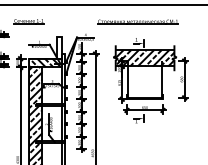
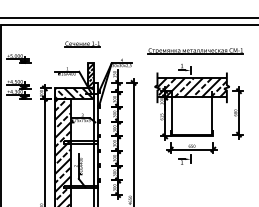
part: (28, 21) -> (82, 44), moved
part: (137, 22) -> (195, 51), moved
hatch: (59, 47) -> (90, 75), added

